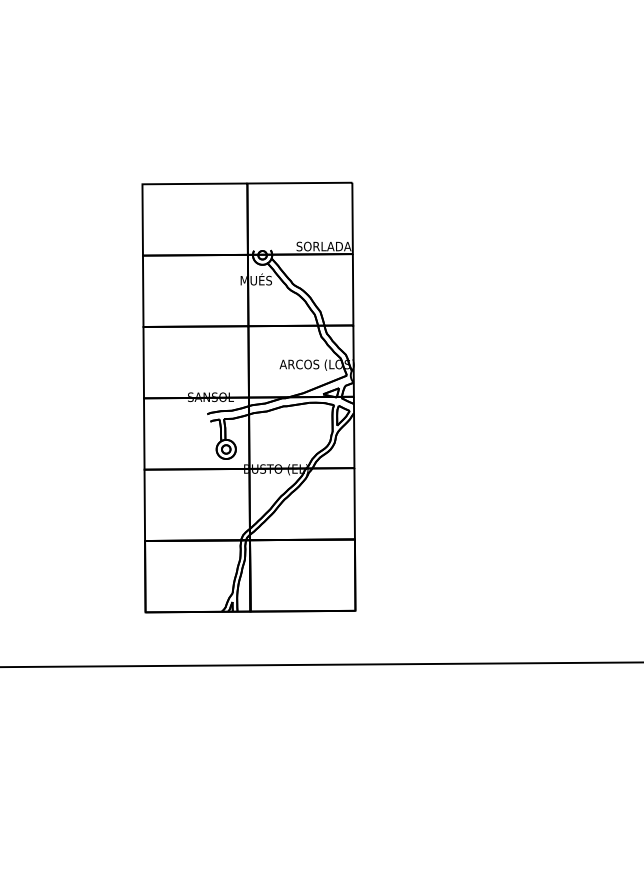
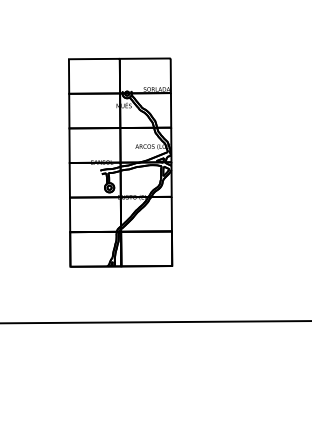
part: (248, 397) -> (120, 162), moved

